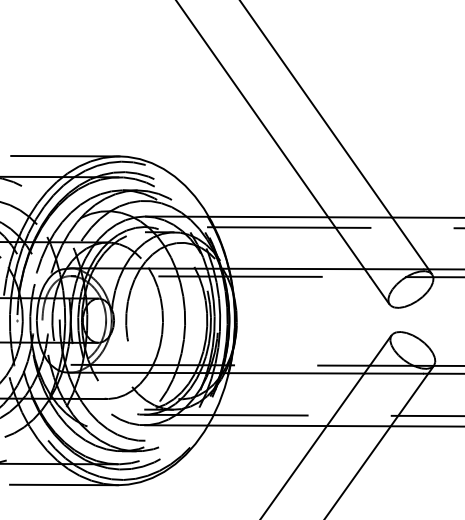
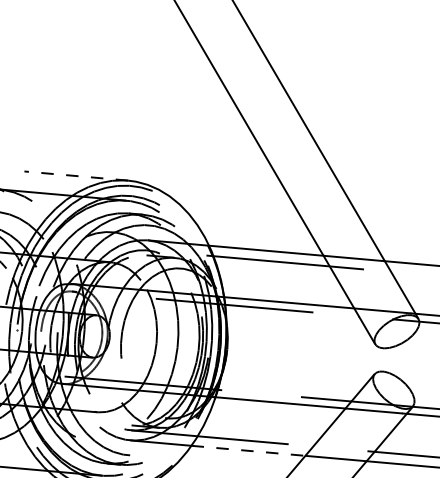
line: (64, 156) -> (75, 176), solid -> dashed
line: (268, 425) -> (249, 450), solid -> dashed

